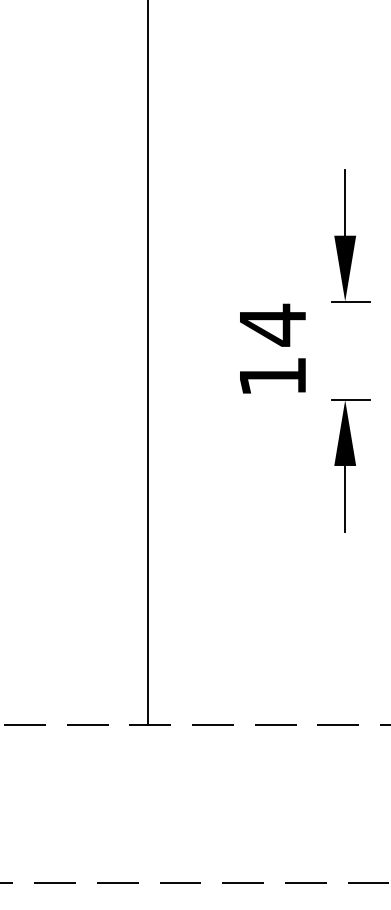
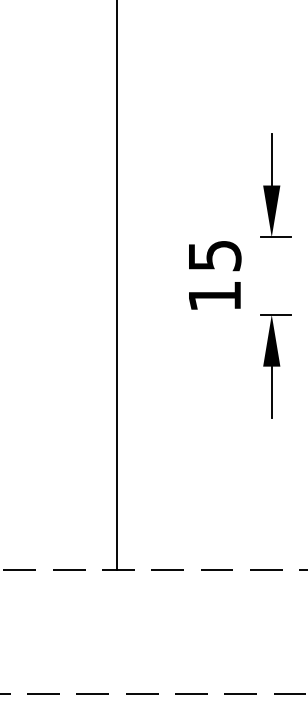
text: (273, 324) -> (215, 255), 14 -> 15

